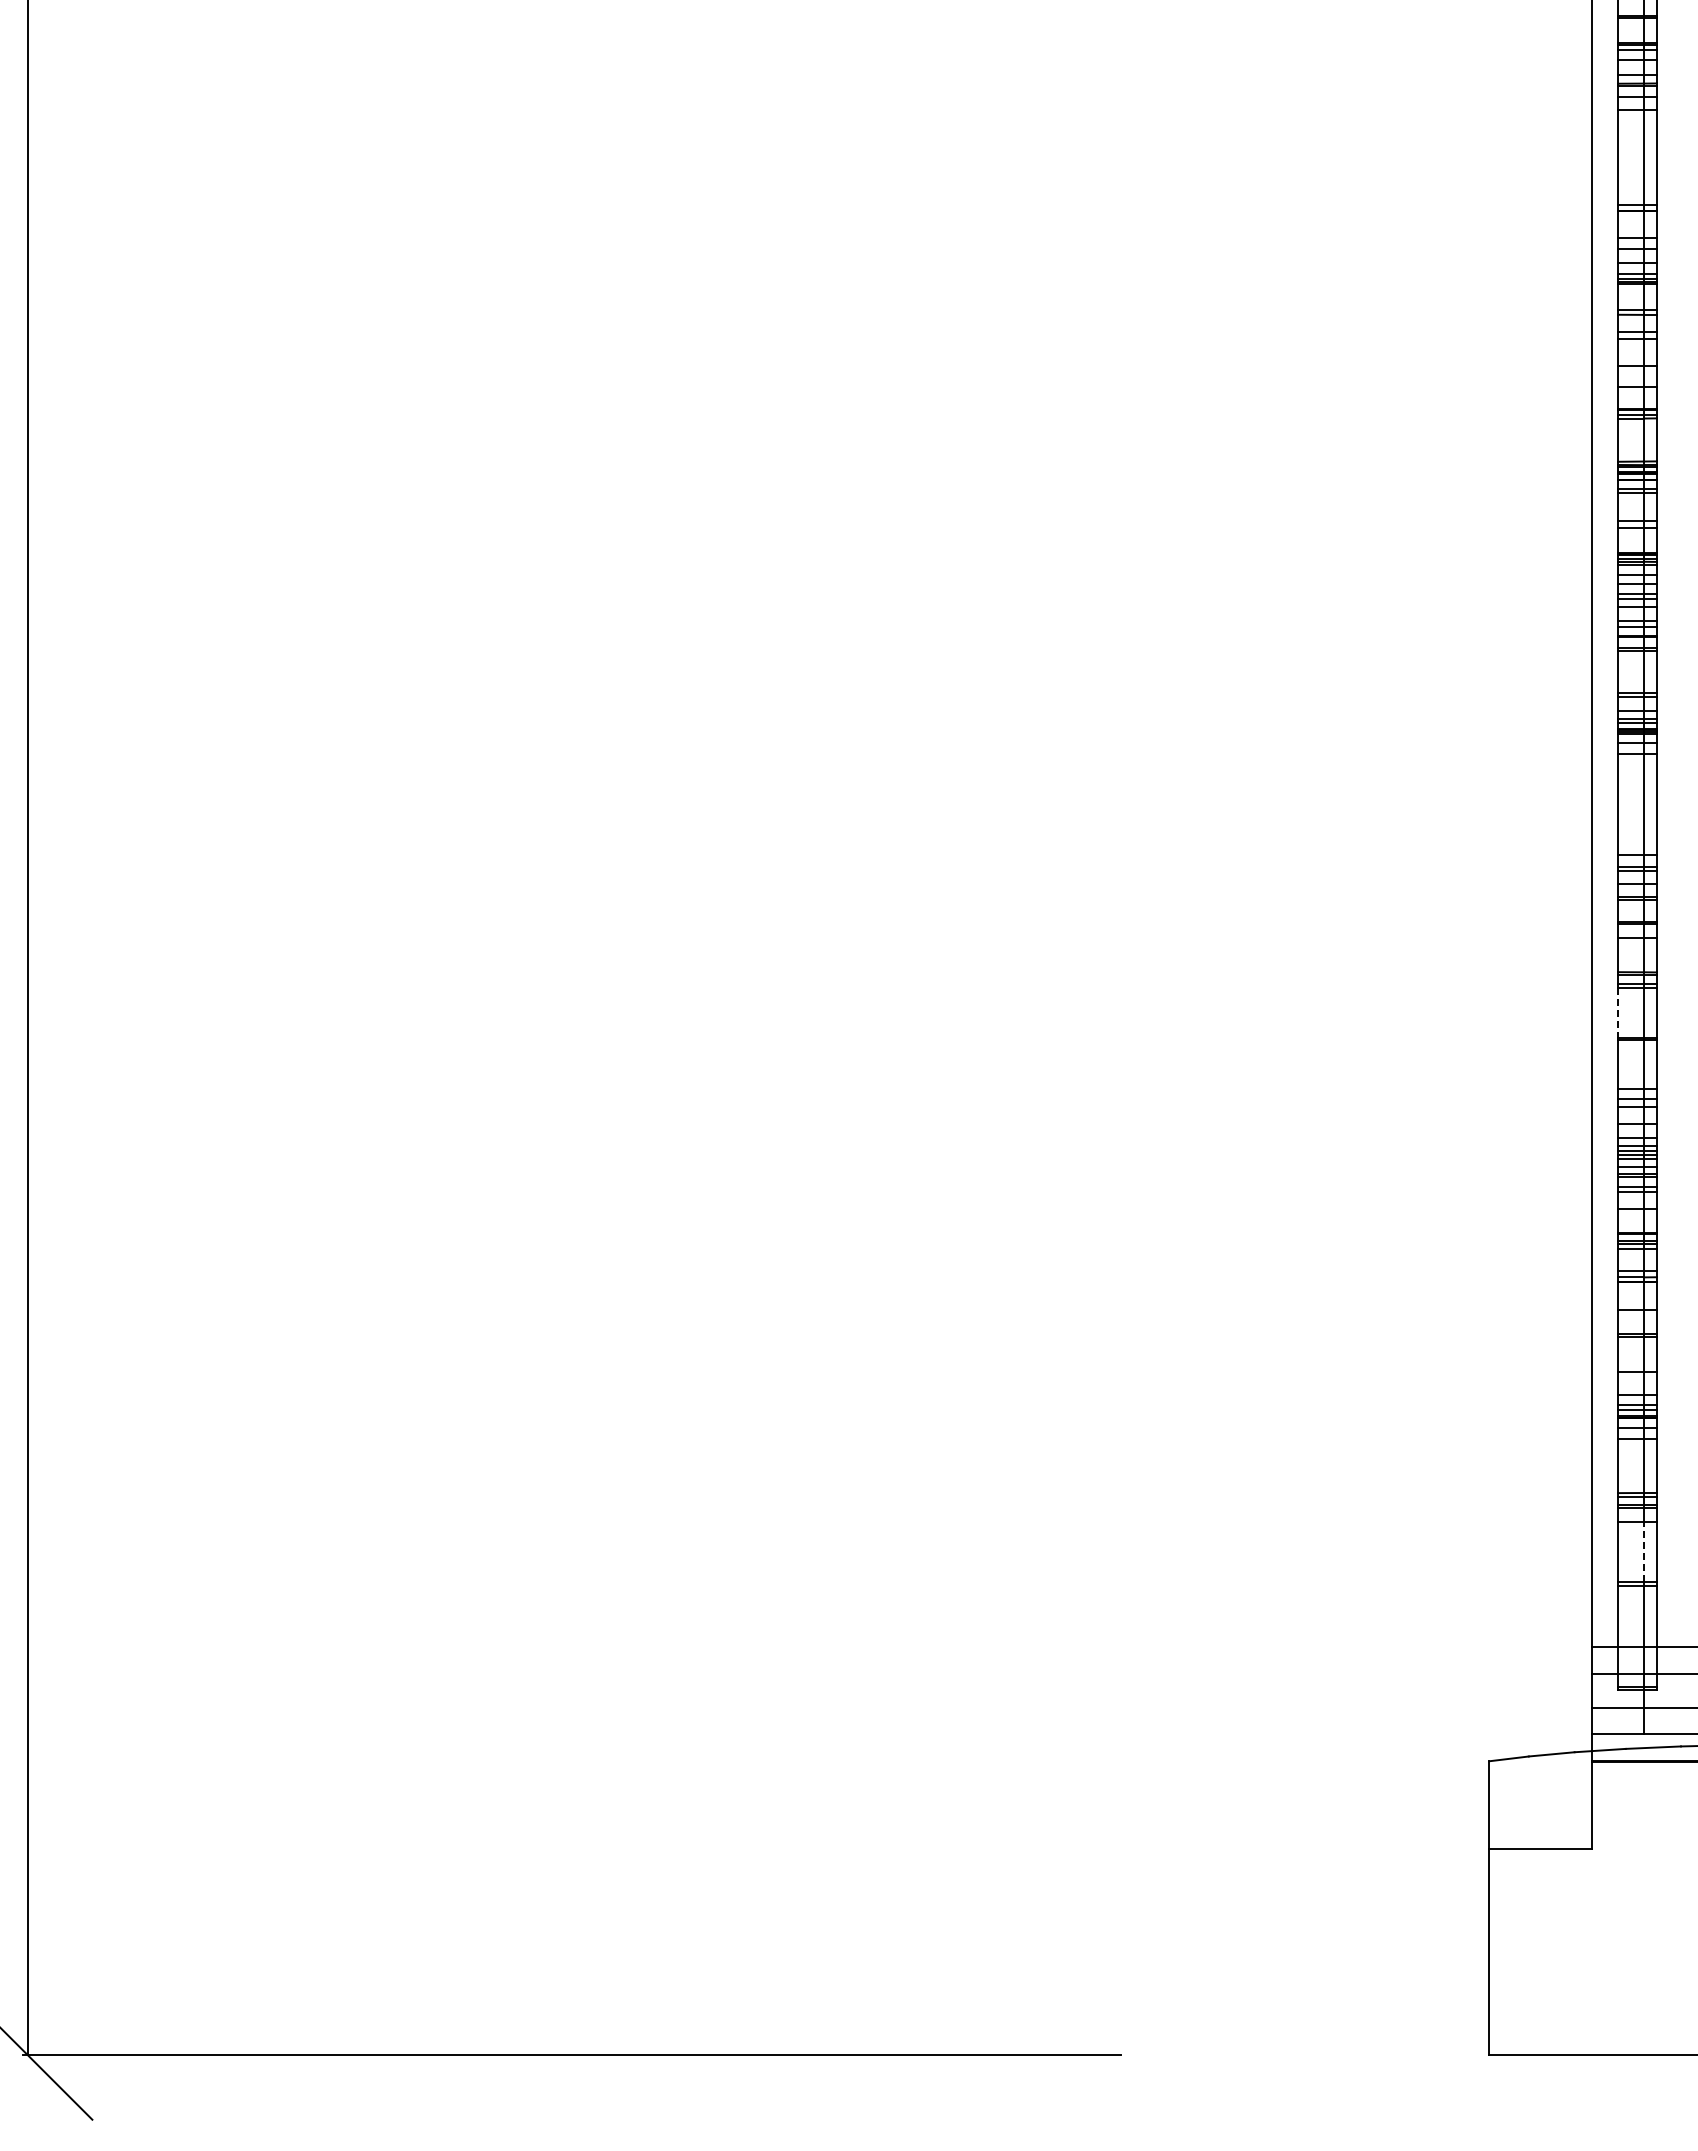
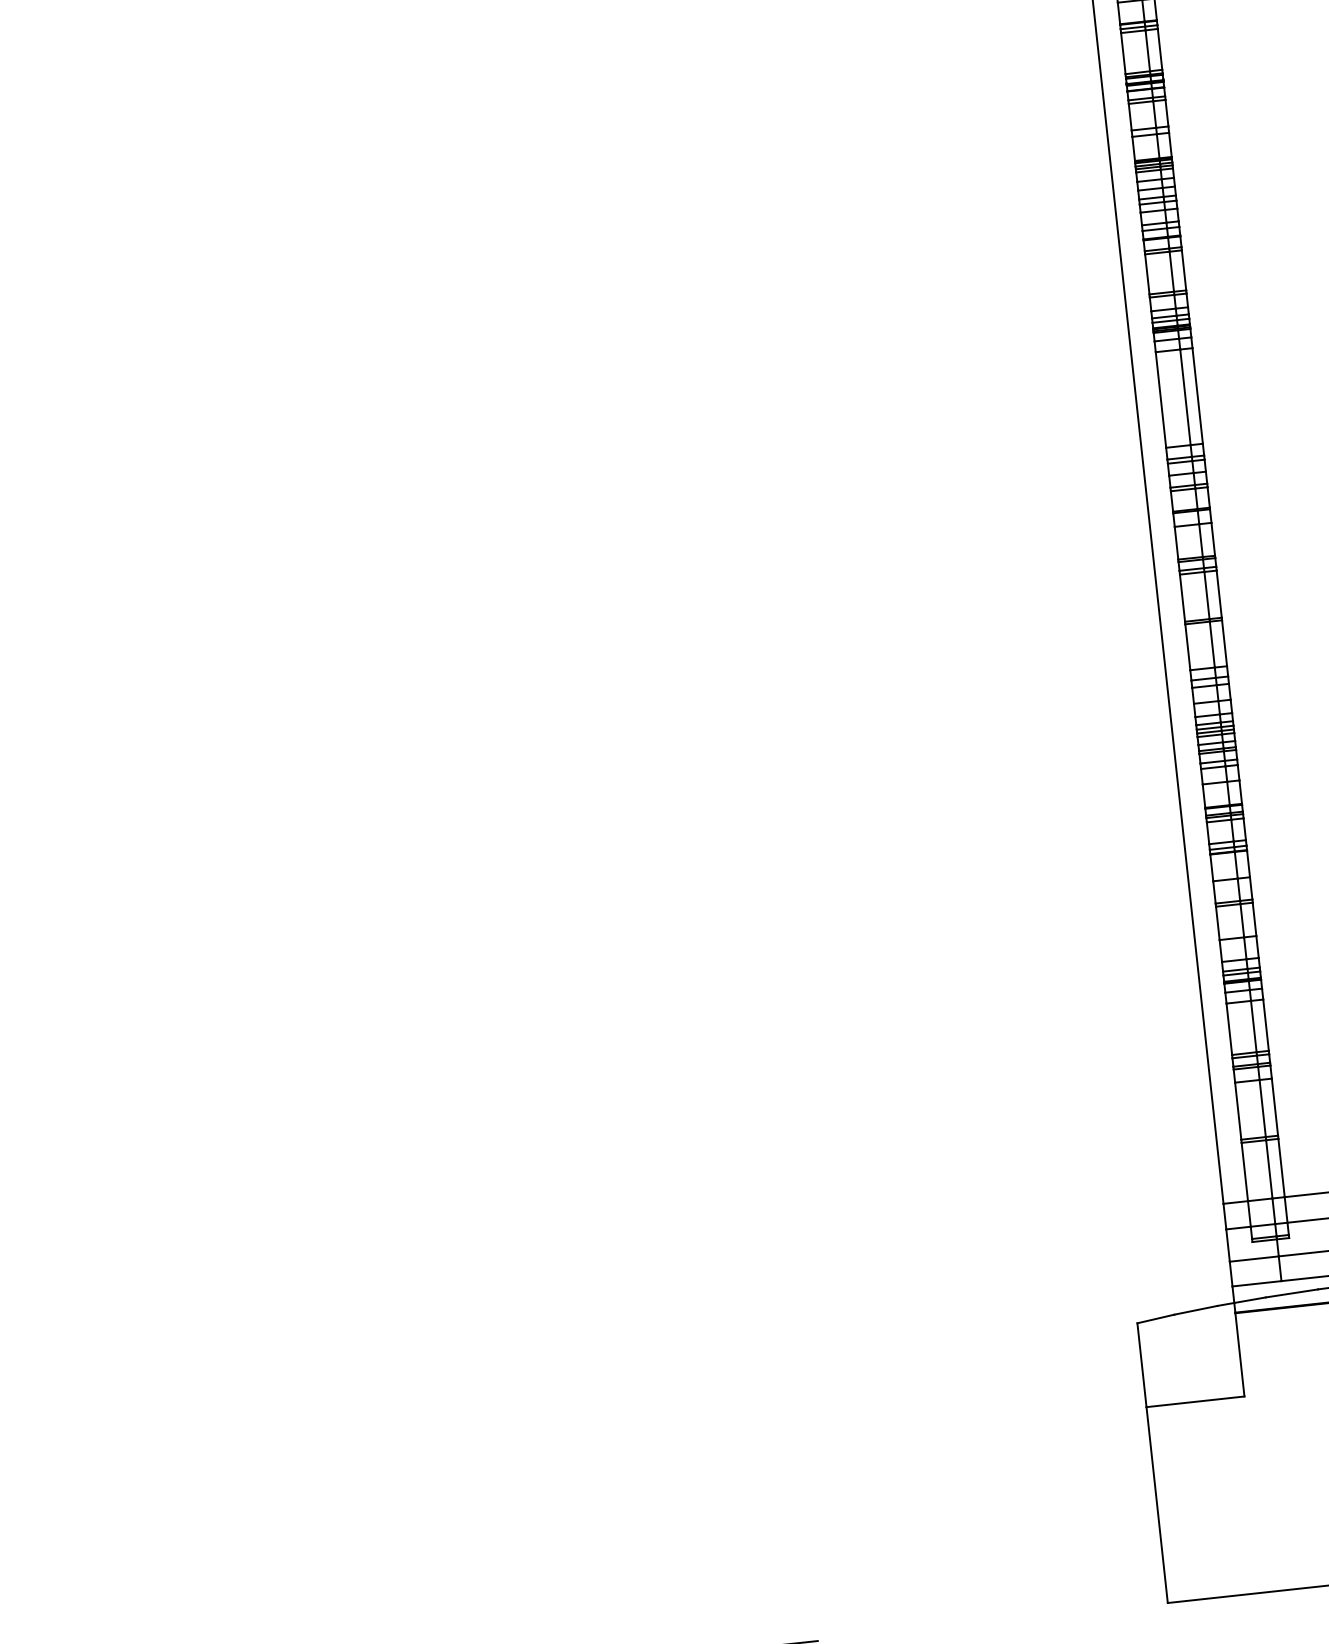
line: (1618, 1012) -> (1182, 597), dashed -> solid
line: (1643, 1552) -> (1262, 1108), dashed -> solid

